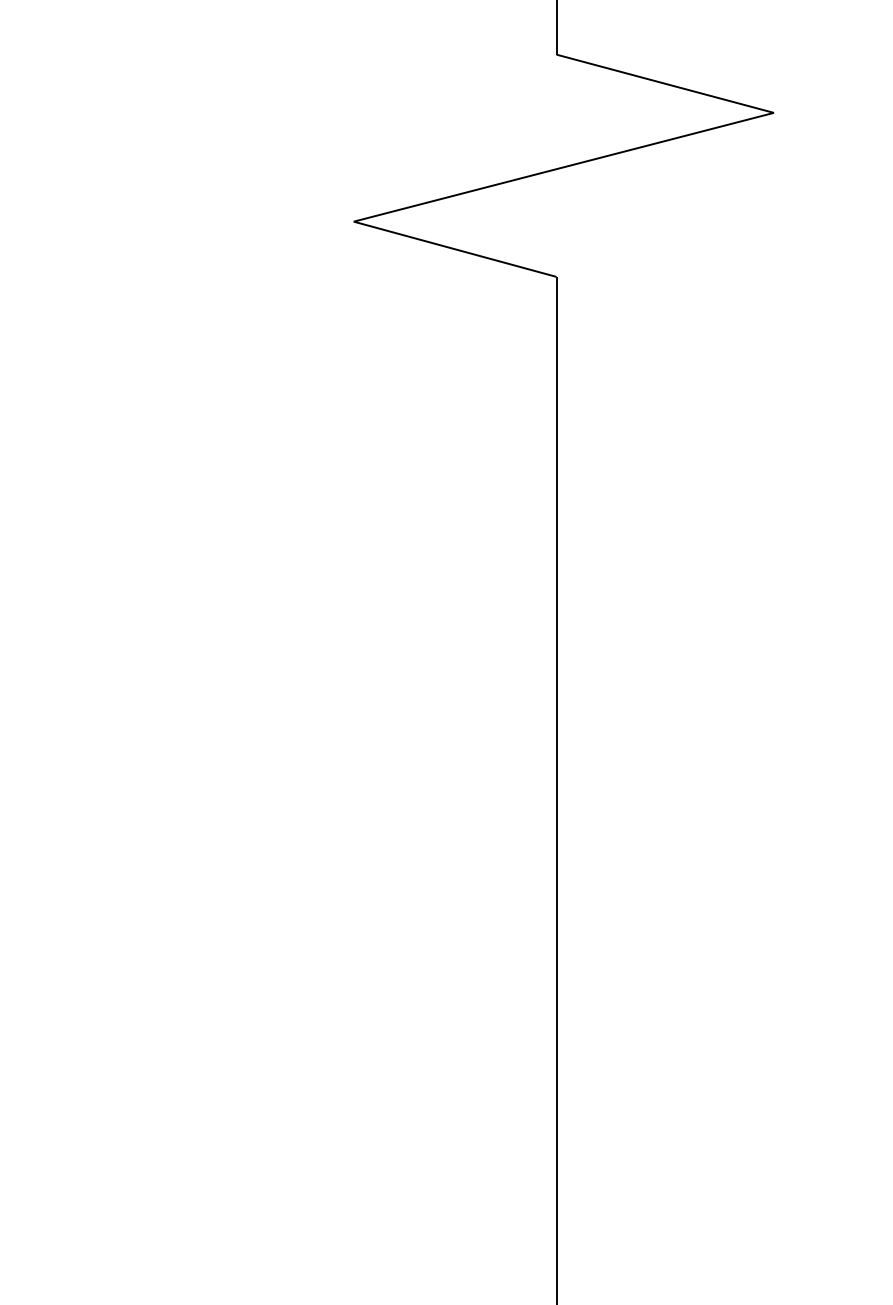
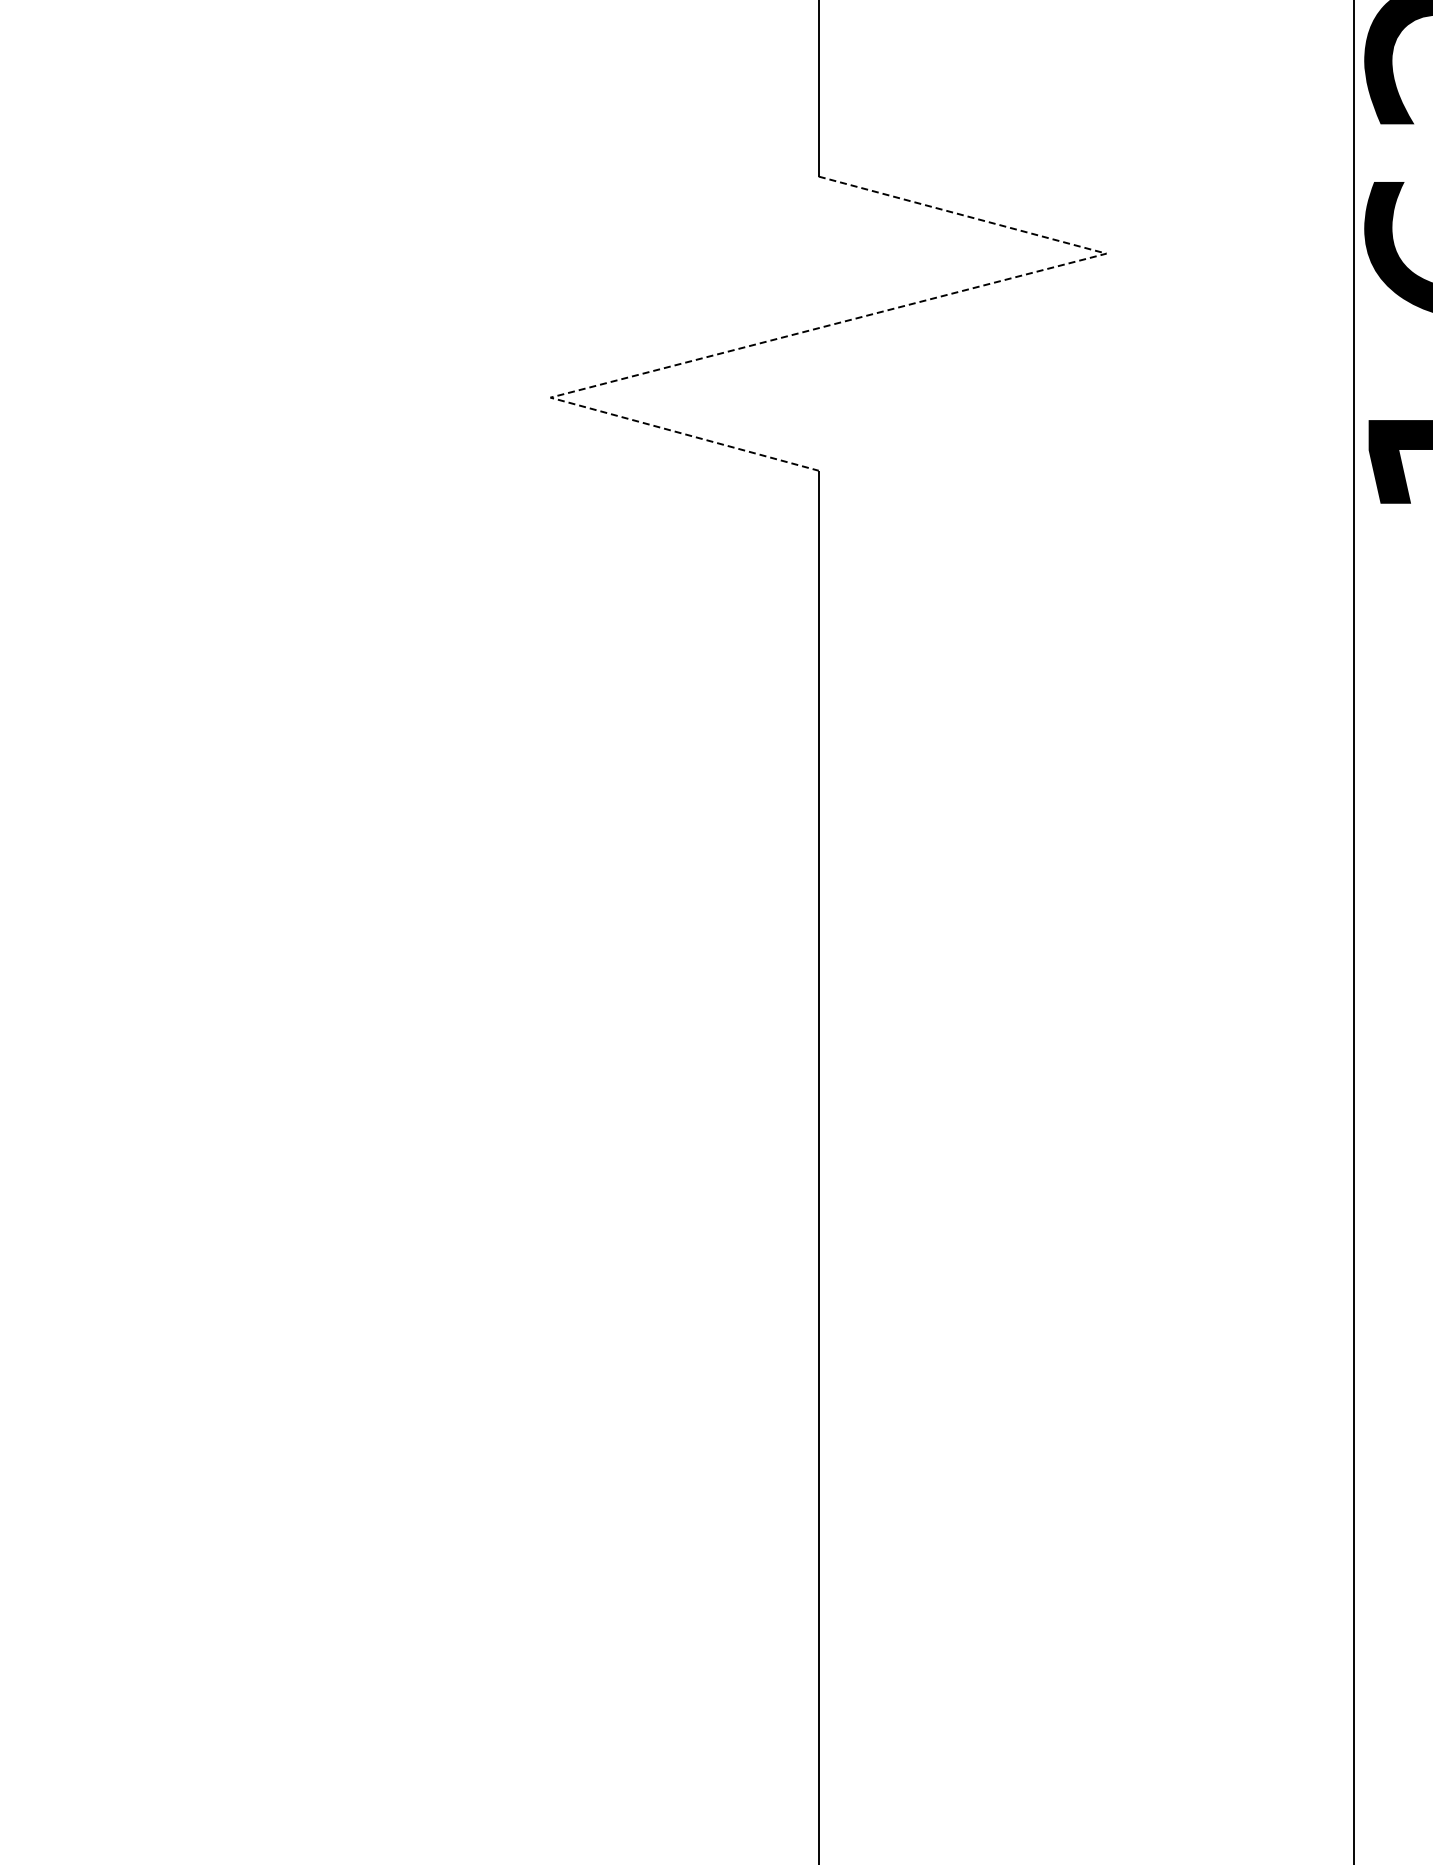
line: (570, 165) -> (837, 323), solid -> dashed

